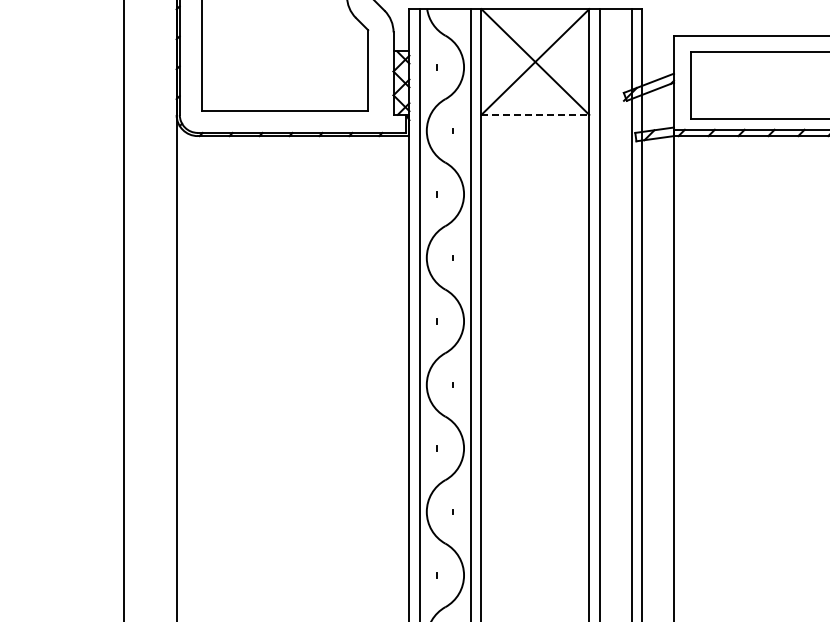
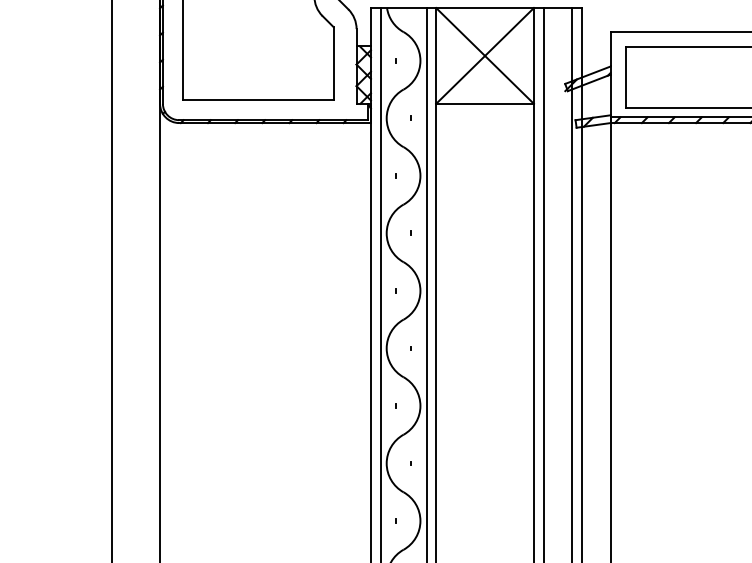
line: (535, 114) -> (485, 103), dashed -> solid

